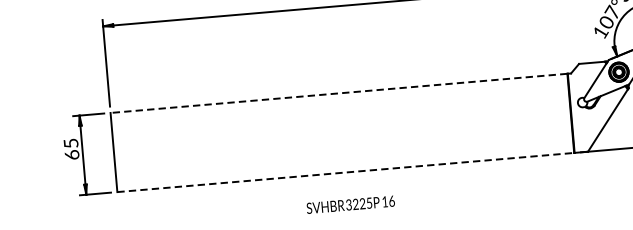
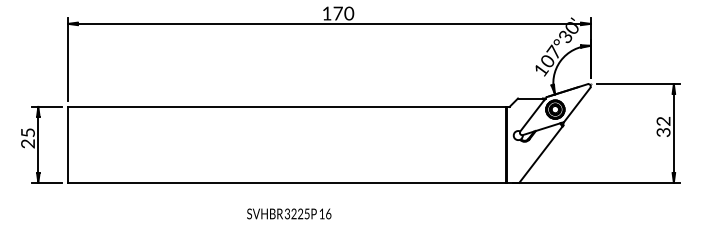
line: (338, 92) -> (286, 106), dashed -> solid
text: (71, 154) -> (27, 143), 65 -> 25
line: (346, 172) -> (287, 182), dashed -> solid

